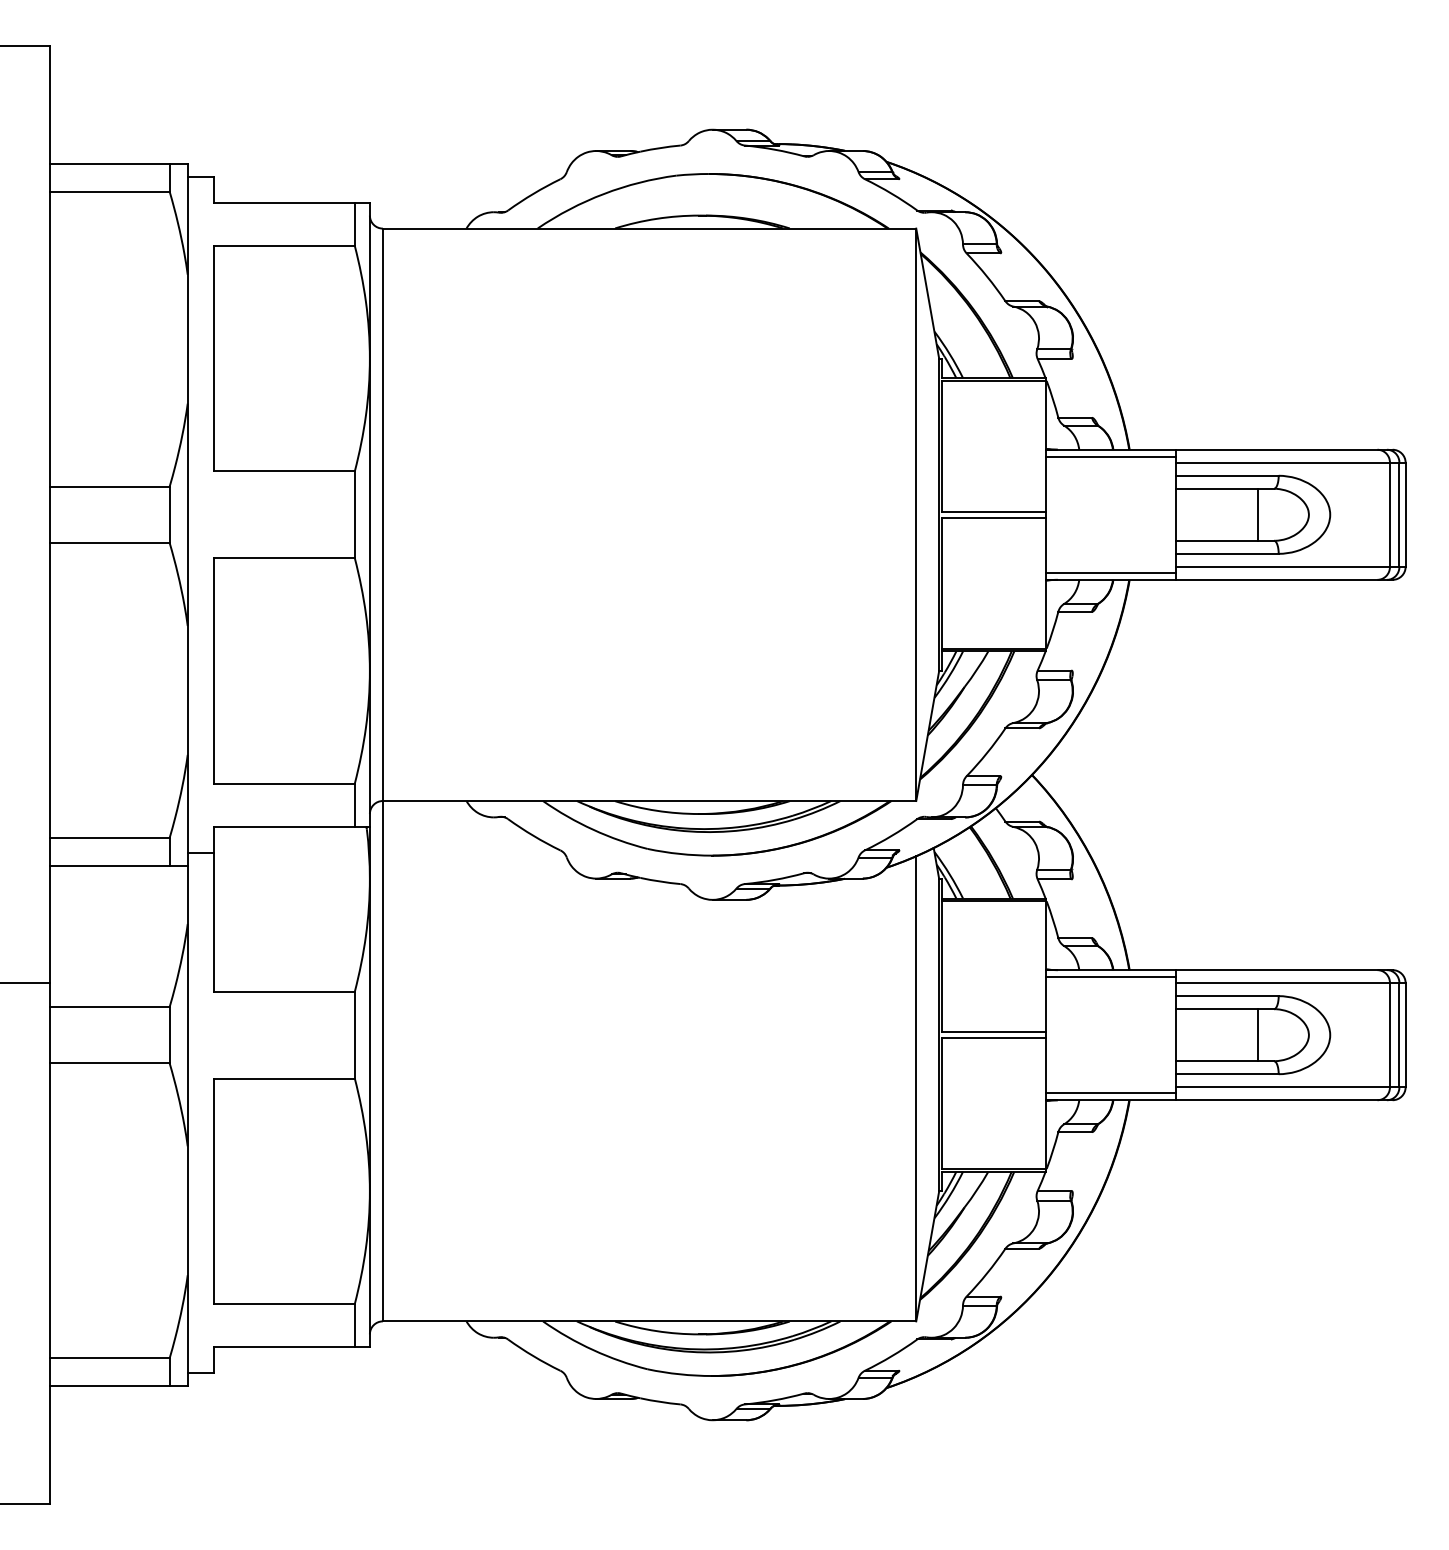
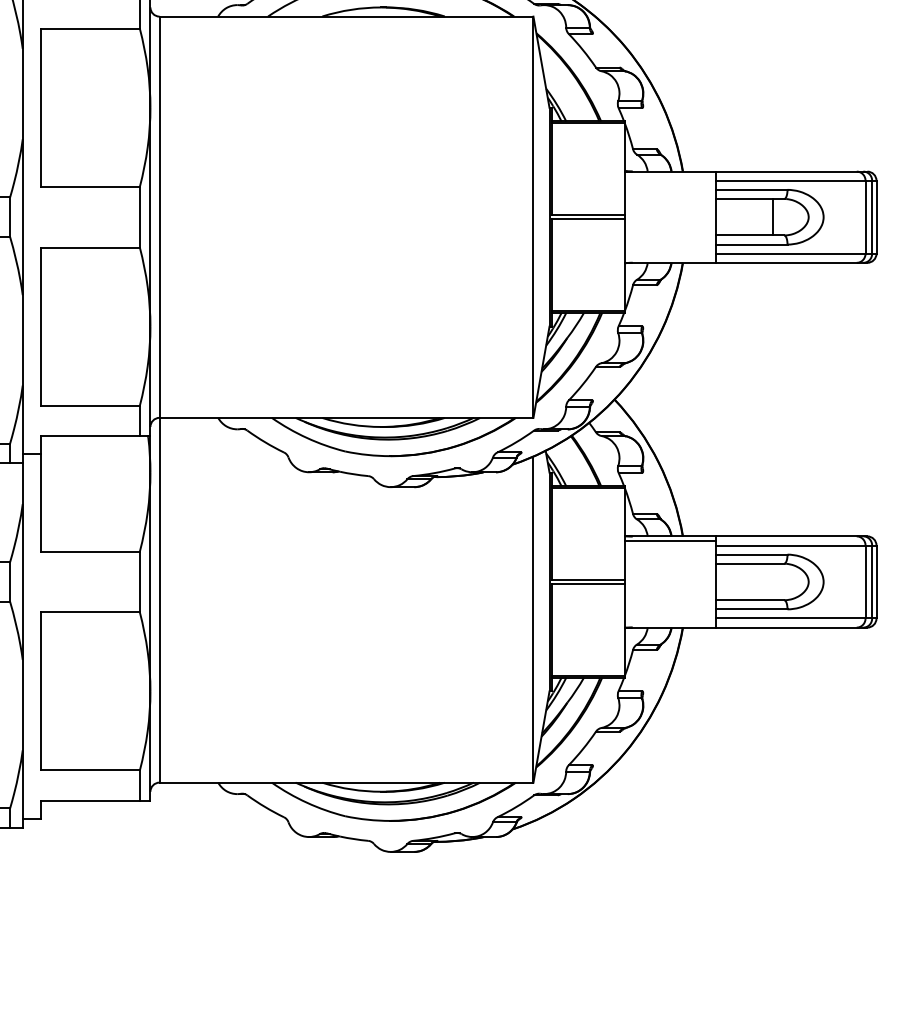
line: (1111, 456) -> (670, 176), removed
line: (1111, 572) -> (670, 257), removed
line: (1257, 1035) -> (772, 582), removed
line: (1111, 1093) -> (670, 622), removed

